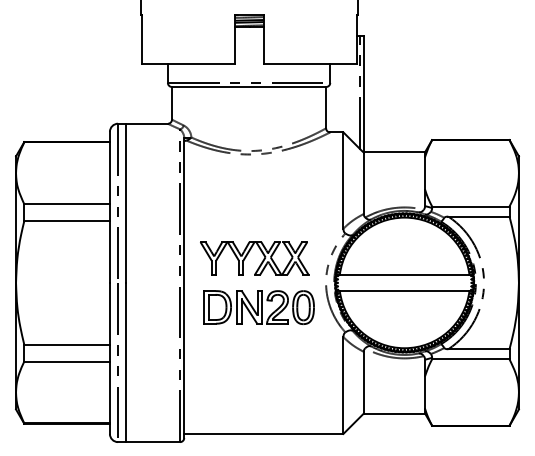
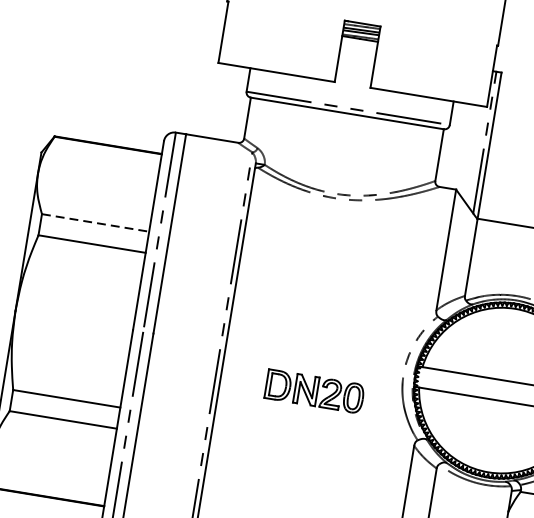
line: (67, 204) -> (96, 223), solid -> dashed
part: (248, 254) -> (312, 323), removed
part: (258, 307) -> (313, 391), size x0.7

